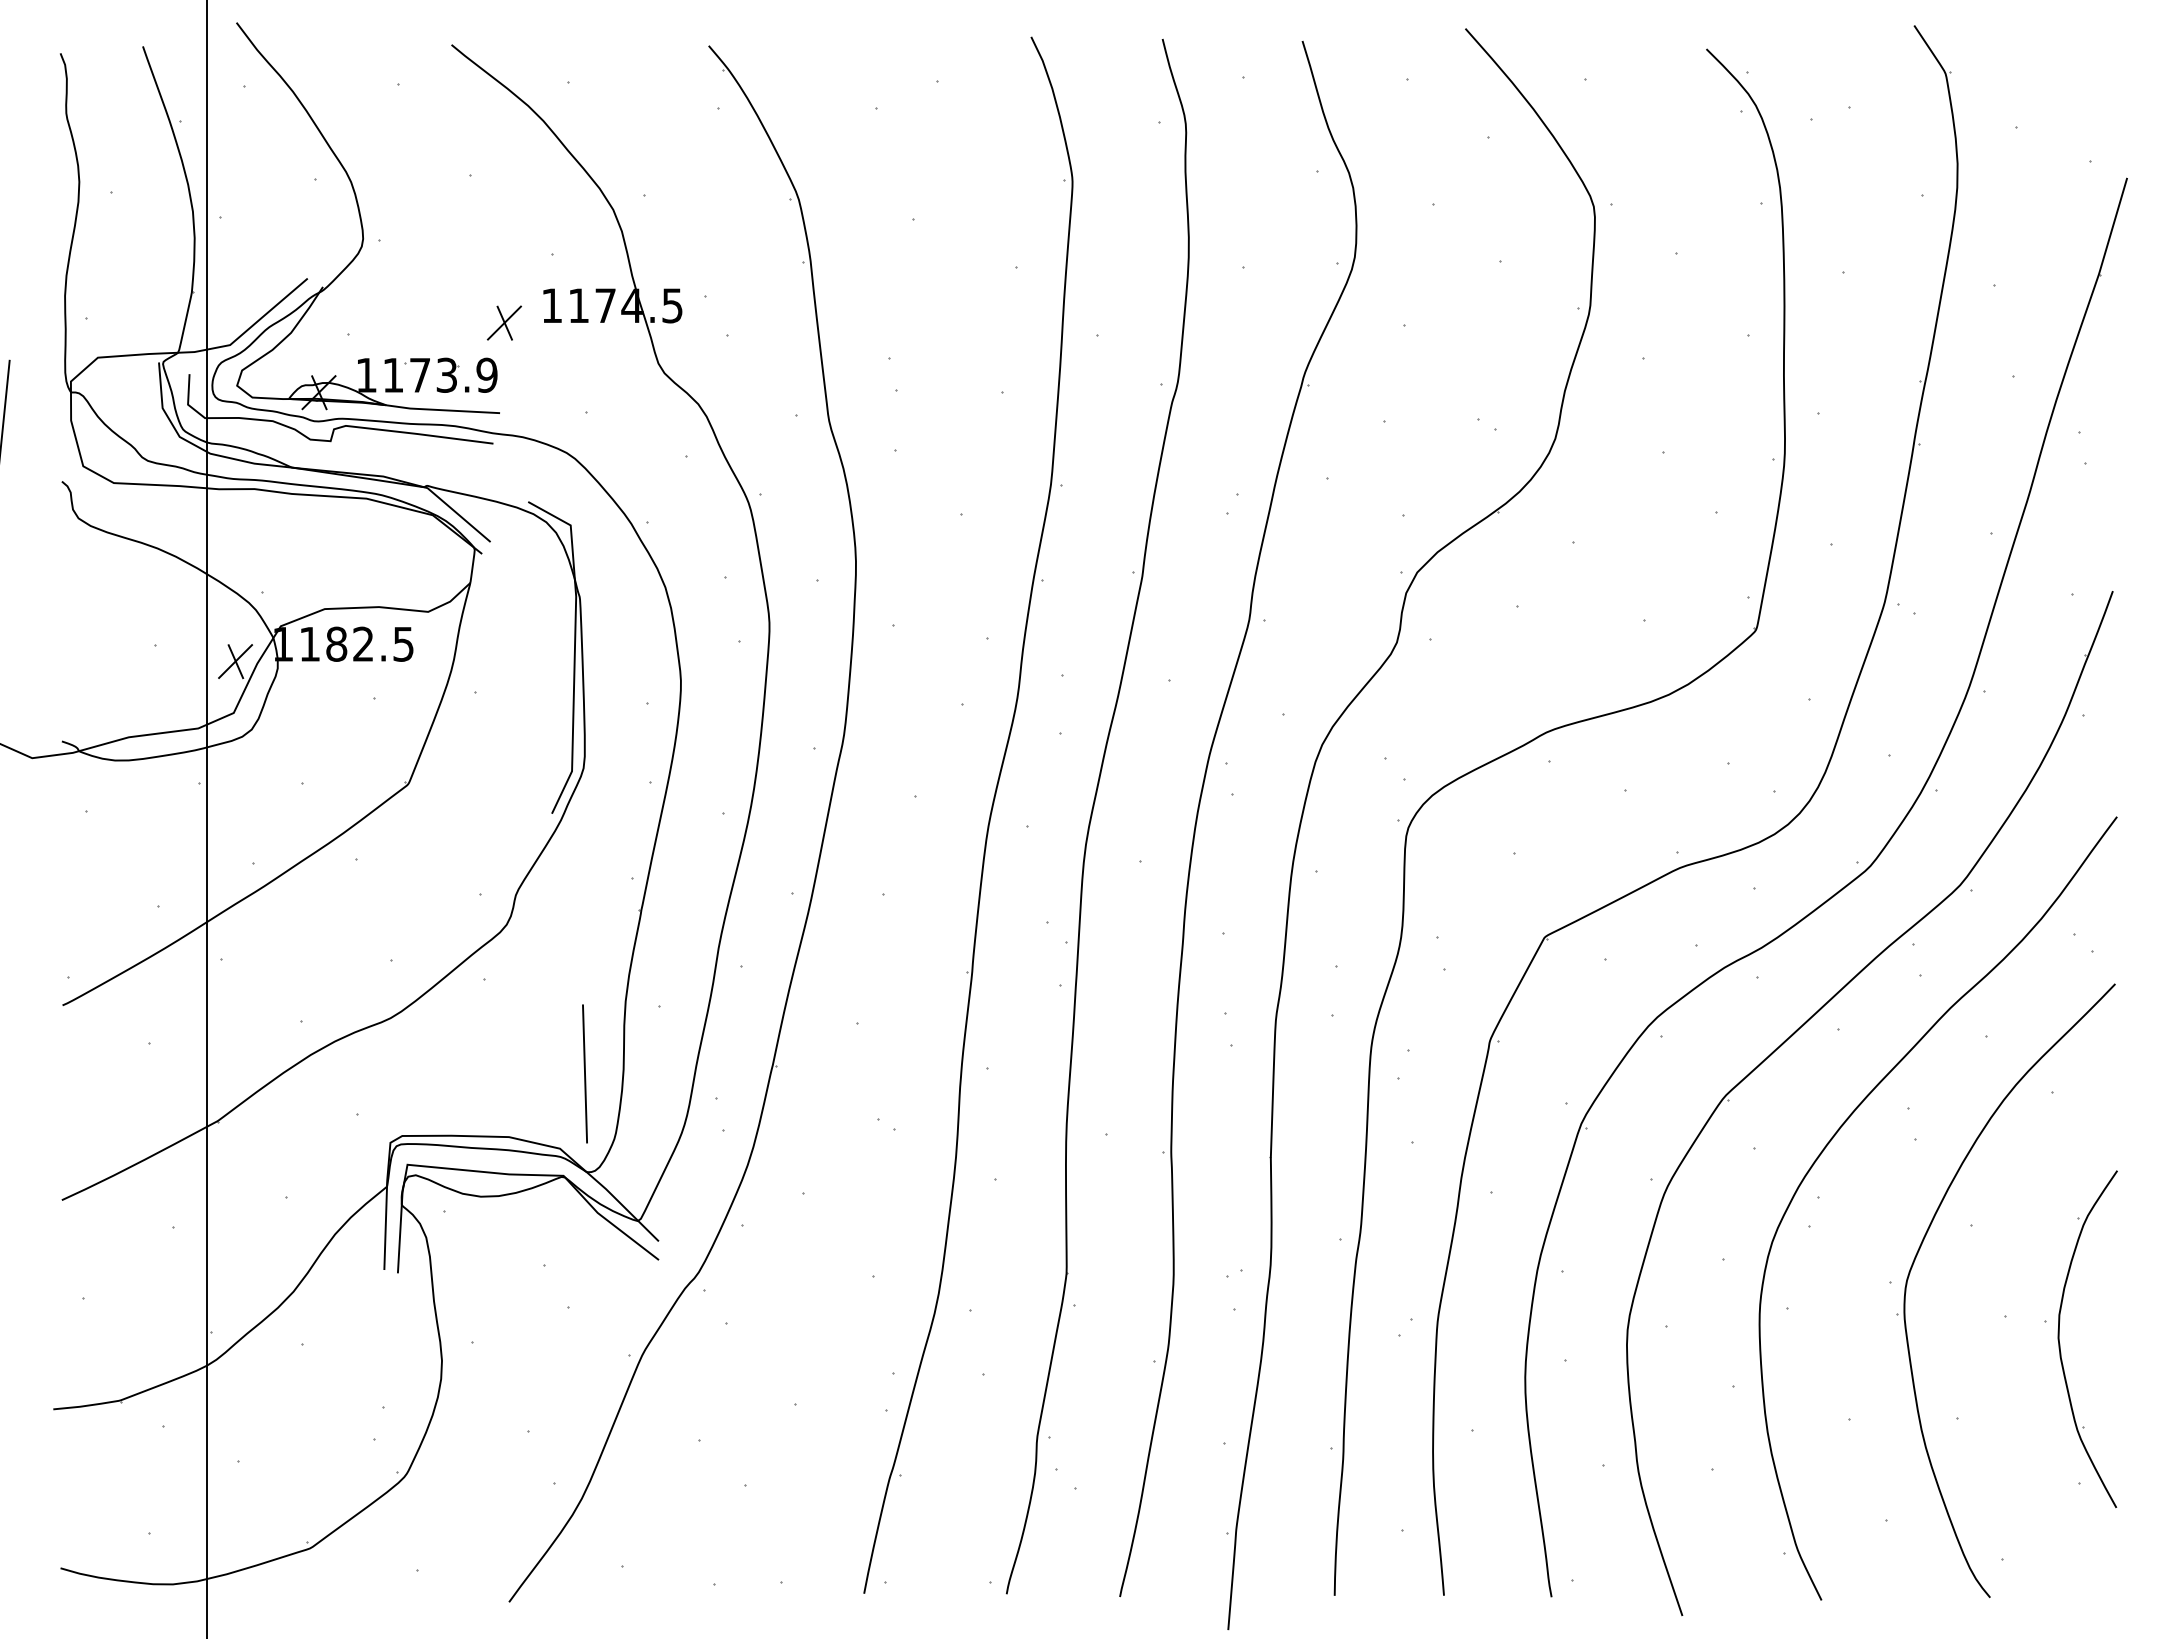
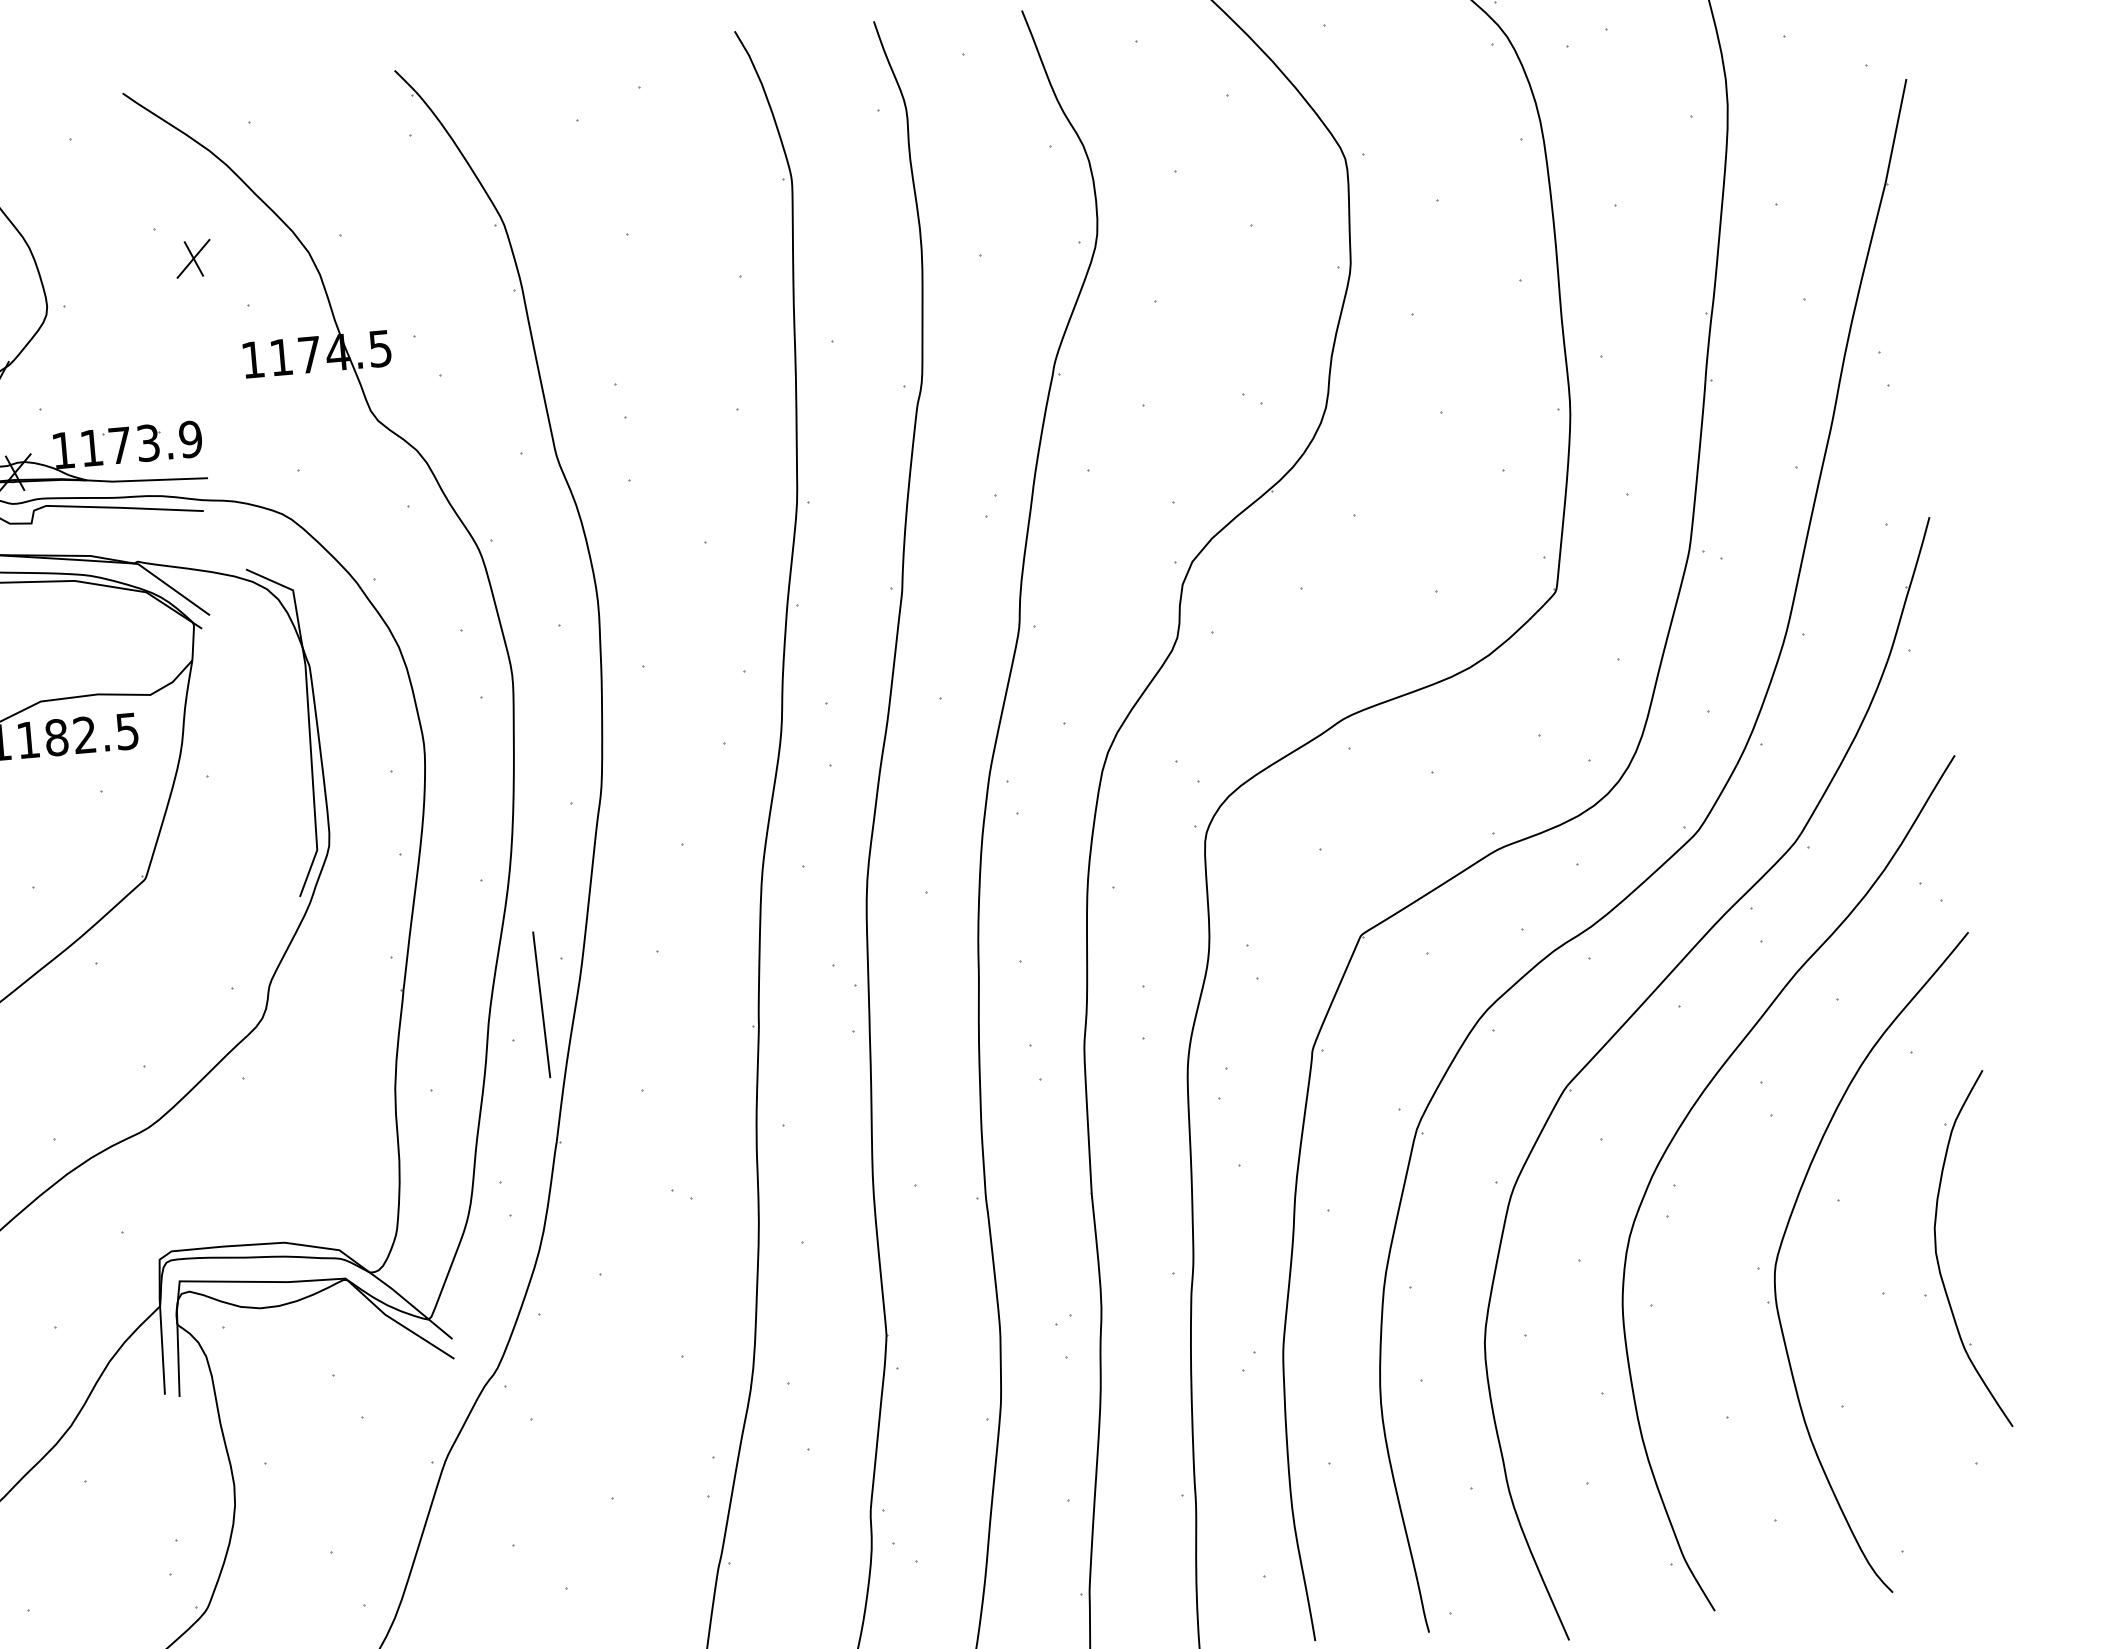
part: (503, 322) -> (192, 258), moved
line: (584, 1073) -> (541, 1004), moved
part: (2060, 1343) -> (1938, 1258), moved

